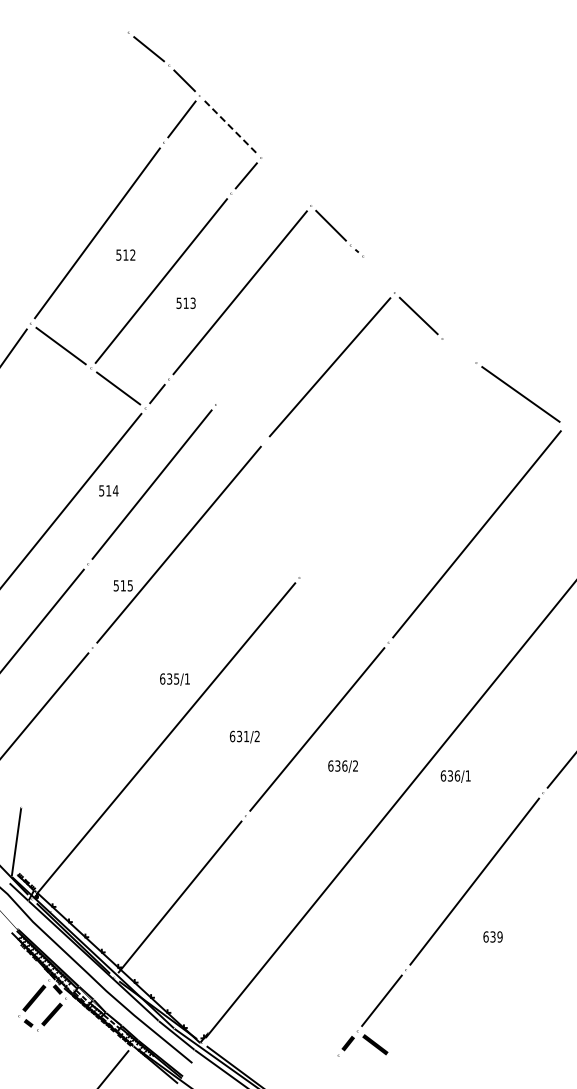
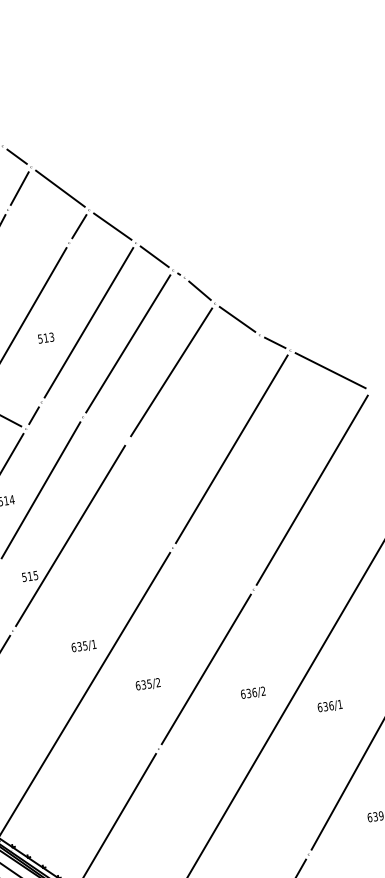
line: (230, 127) -> (60, 189), dashed -> solid
line: (286, 181) -> (112, 226), added
line: (378, 274) -> (199, 290), added
line: (283, 324) -> (128, 343), added
line: (459, 351) -> (275, 343), added
line: (388, 470) -> (232, 449), added
text: (246, 736) -> (149, 683), 631/2 -> 635/2
text: (342, 766) -> (252, 693), moved
text: (455, 776) -> (329, 706), moved

